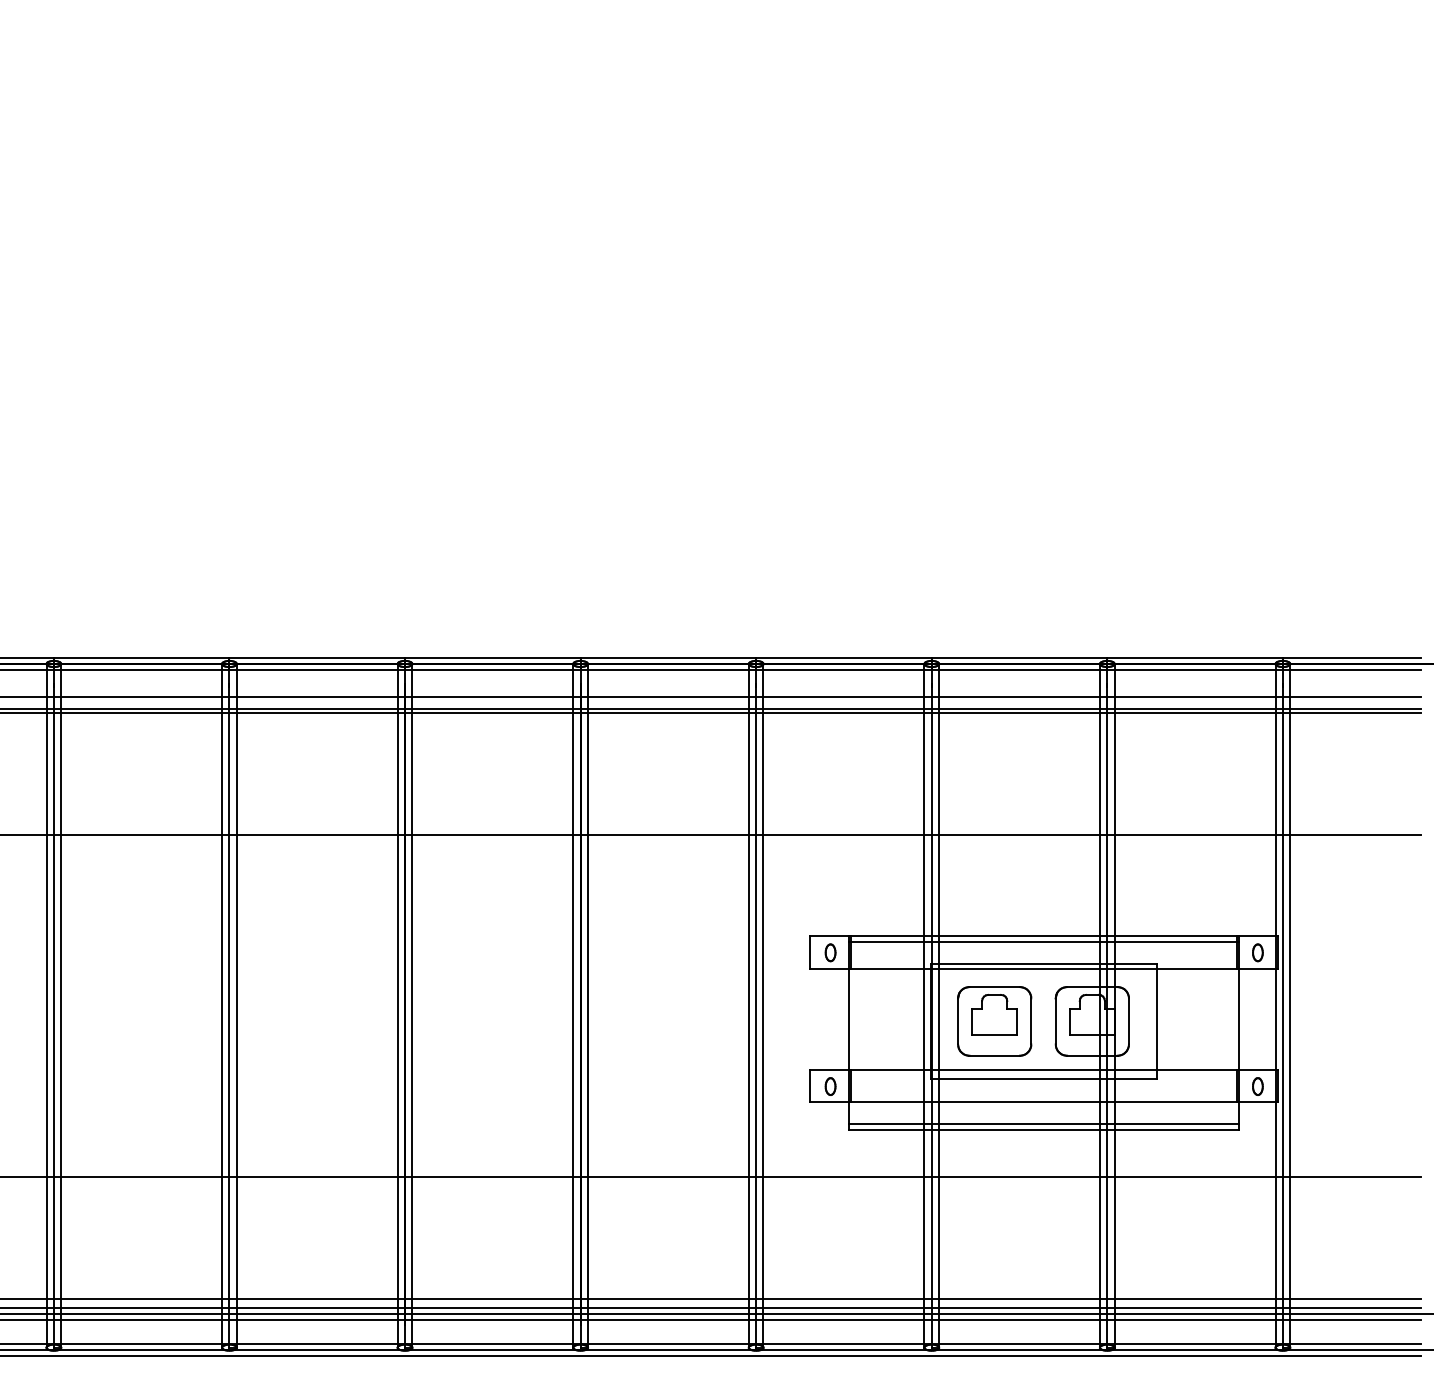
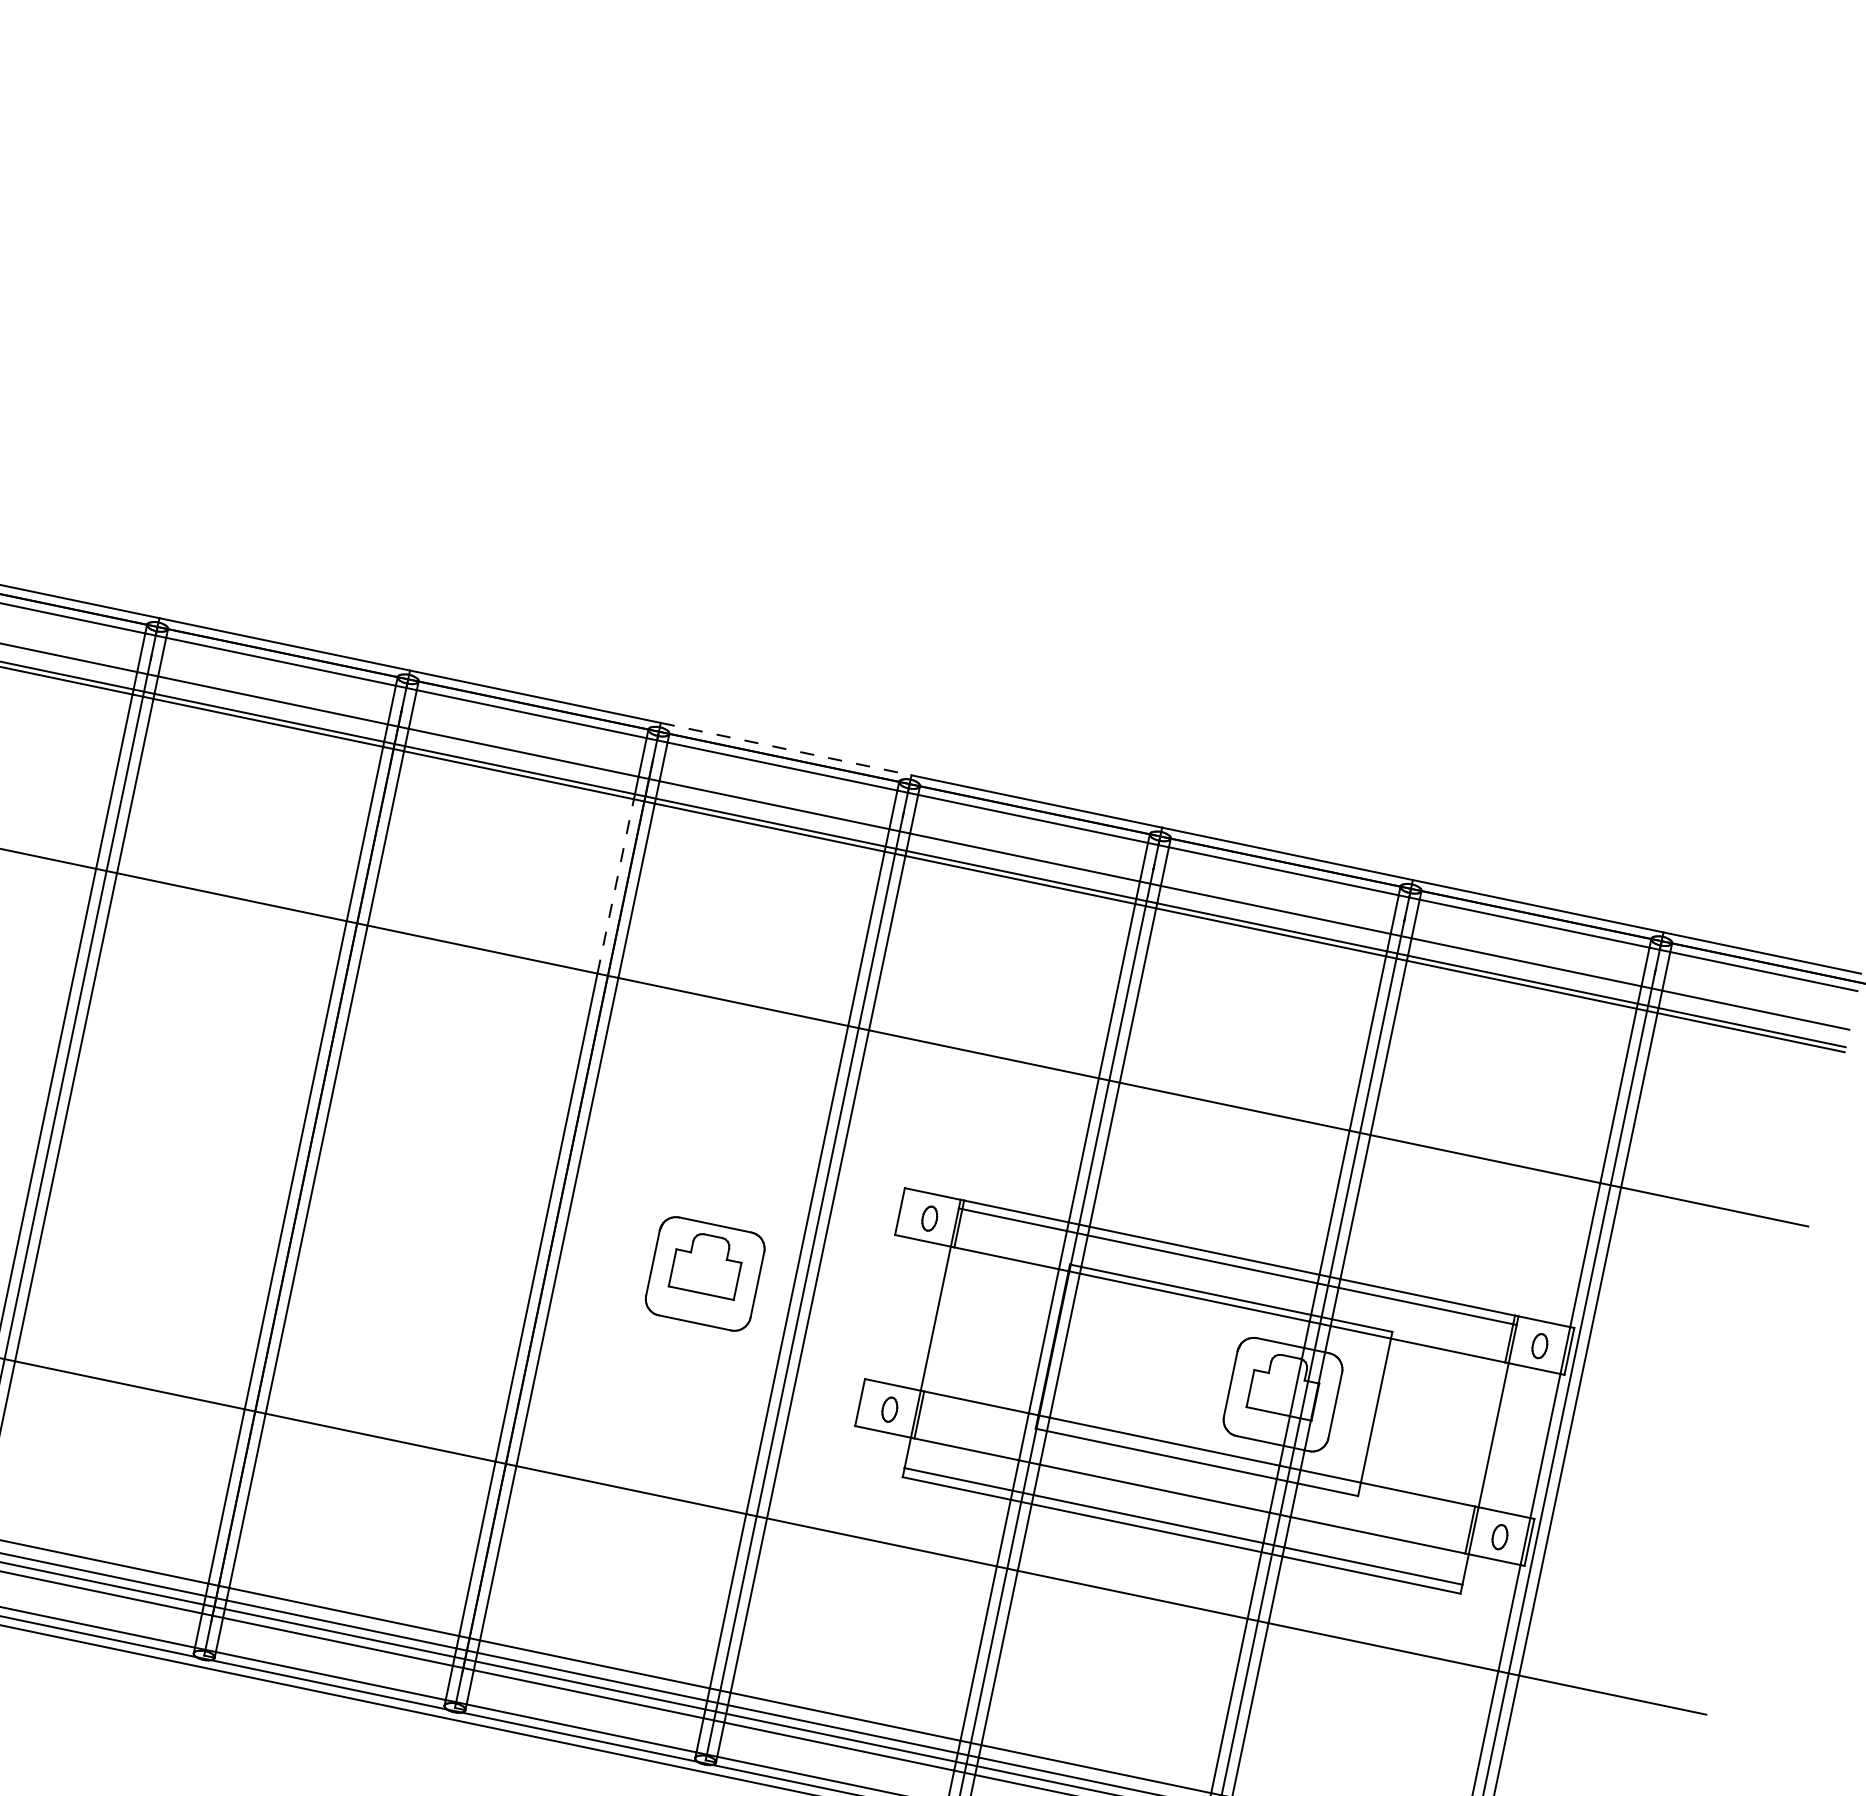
line: (668, 657) -> (786, 748), solid -> dashed
line: (573, 773) -> (616, 885), solid -> dashed
part: (994, 1021) -> (704, 1274), moved

